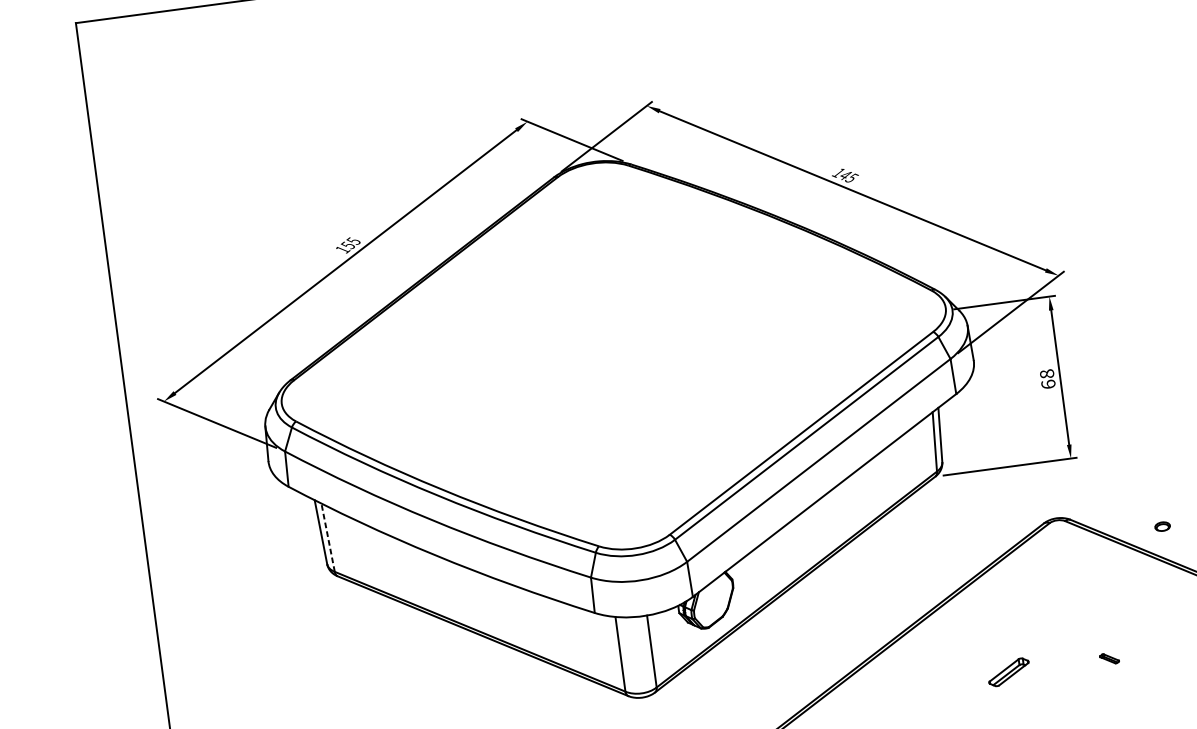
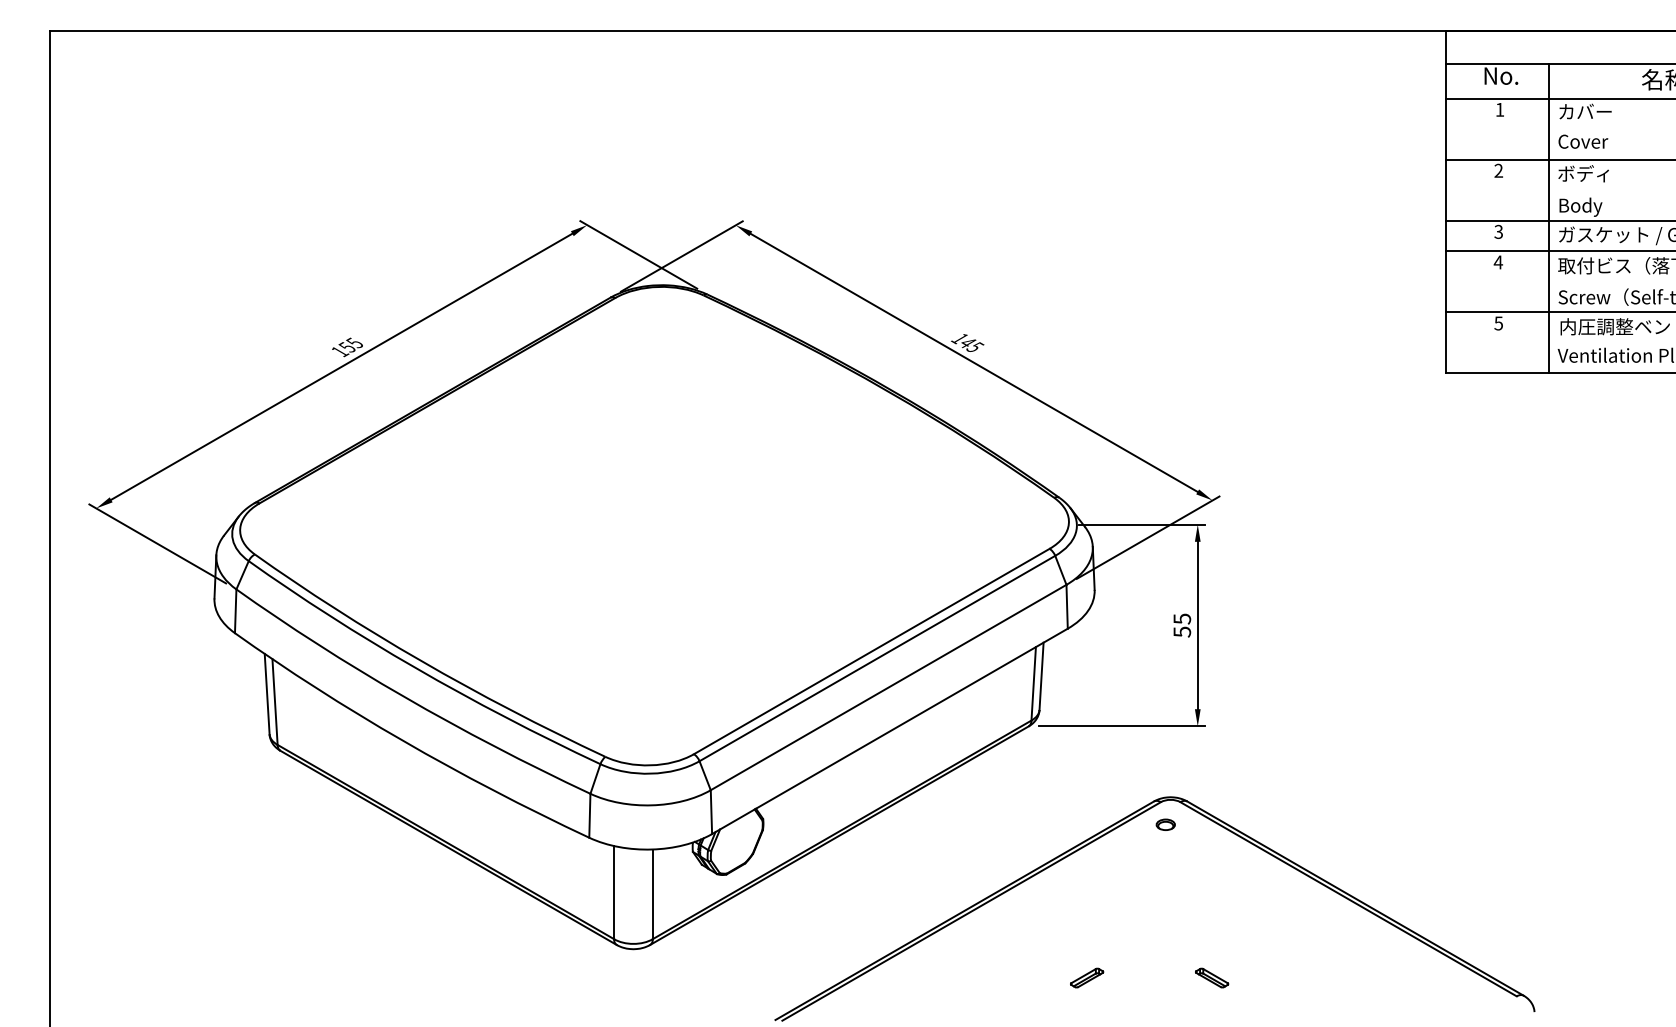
text: (1047, 379) -> (1182, 625), 68 -> 55
part: (1162, 526) -> (1165, 824), moved
line: (328, 538) -> (275, 702), dashed -> solid
part: (1109, 658) -> (1212, 977), size x1.43
part: (1009, 671) -> (1087, 977), size x0.62

